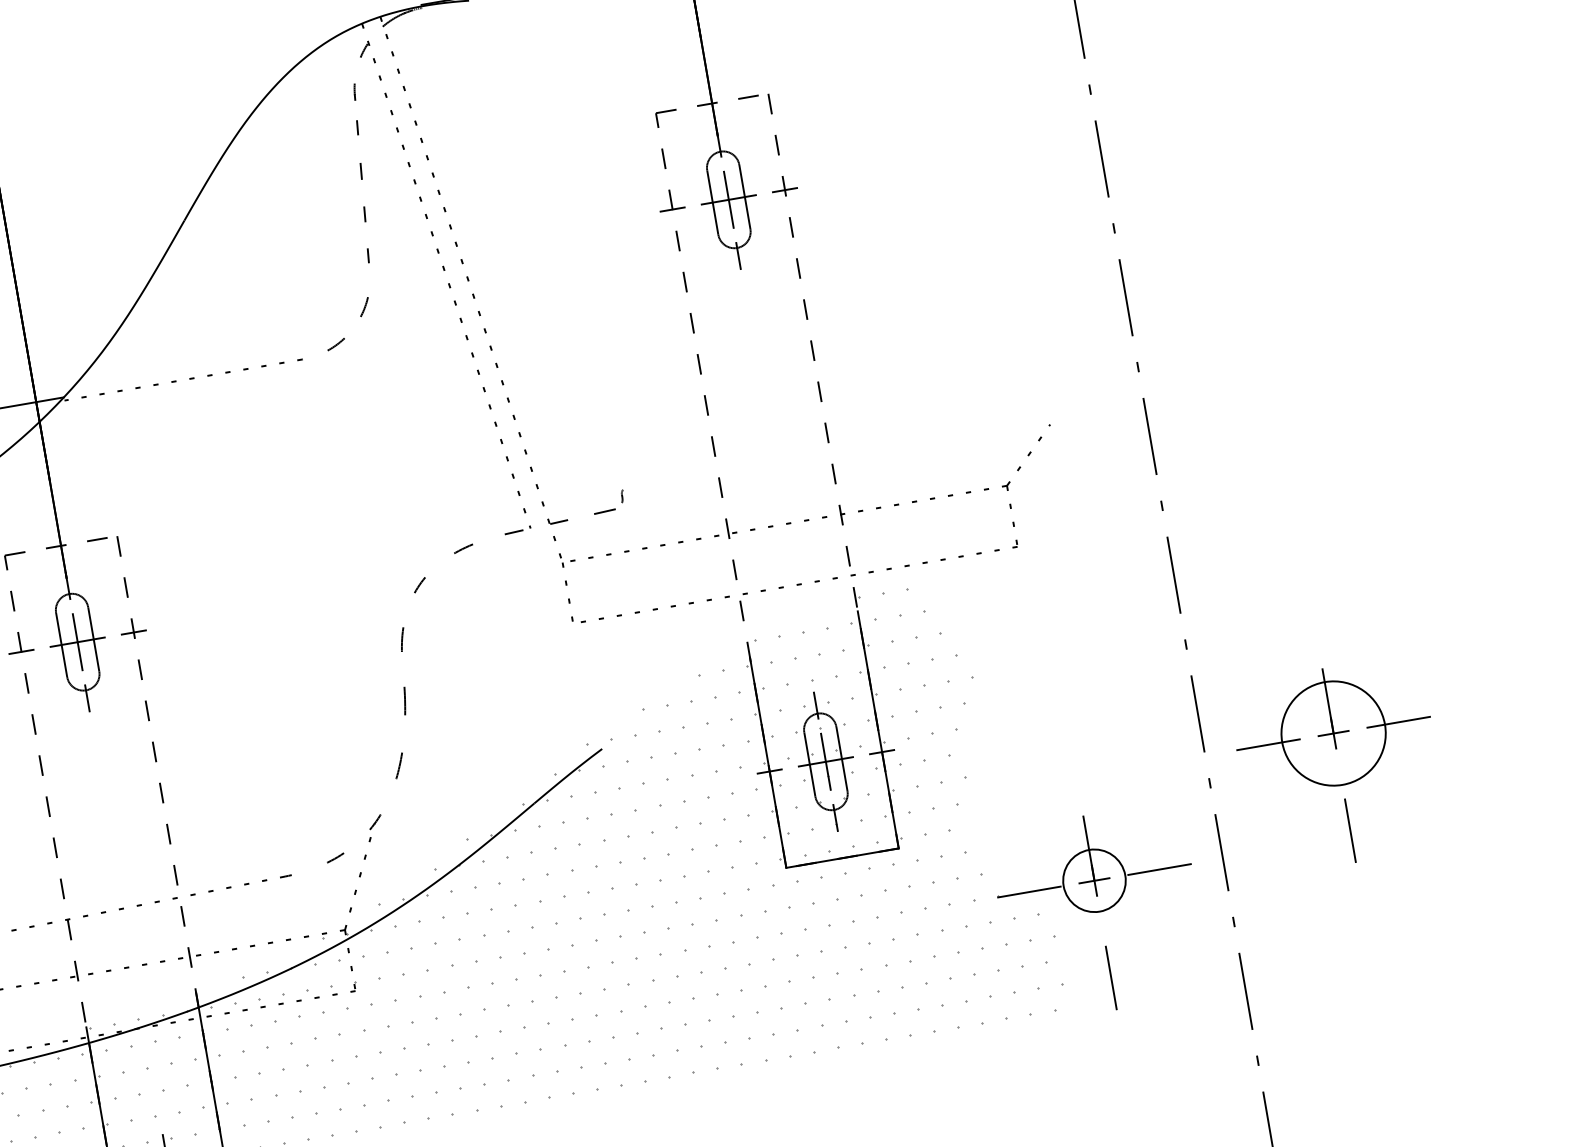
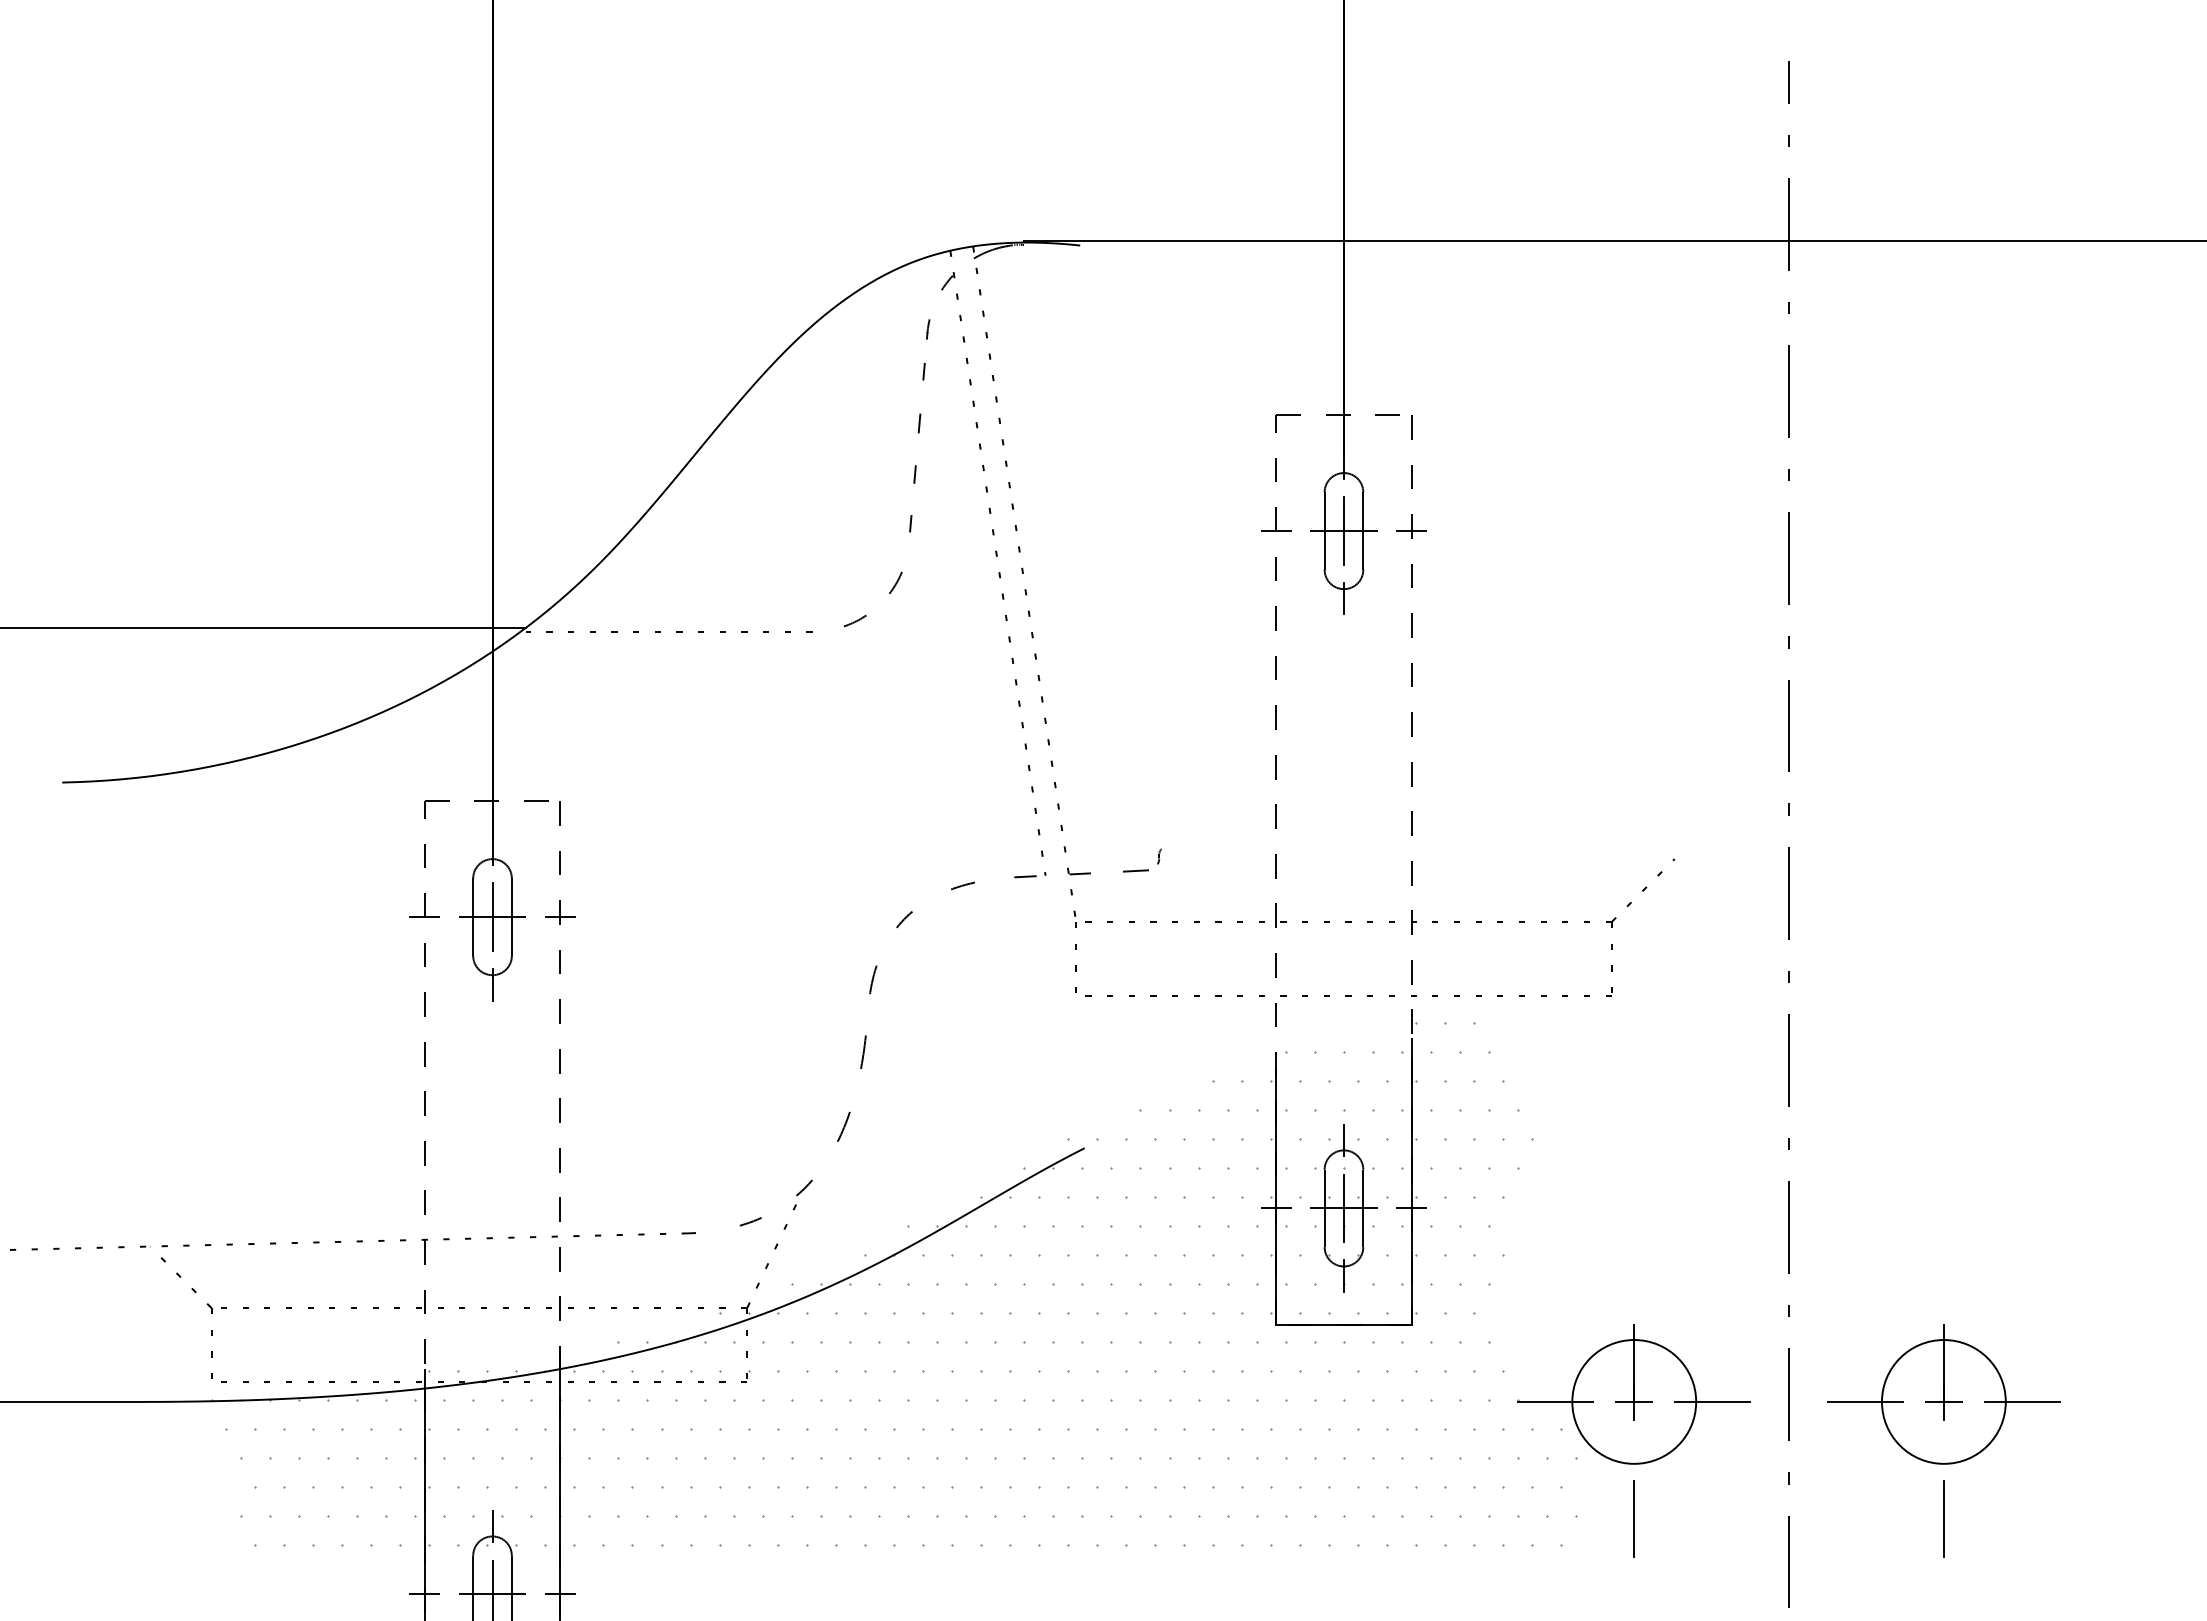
part: (1338, 765) -> (1943, 1440), moved
circle: (1094, 880) -> (1634, 1401), size x1.67

